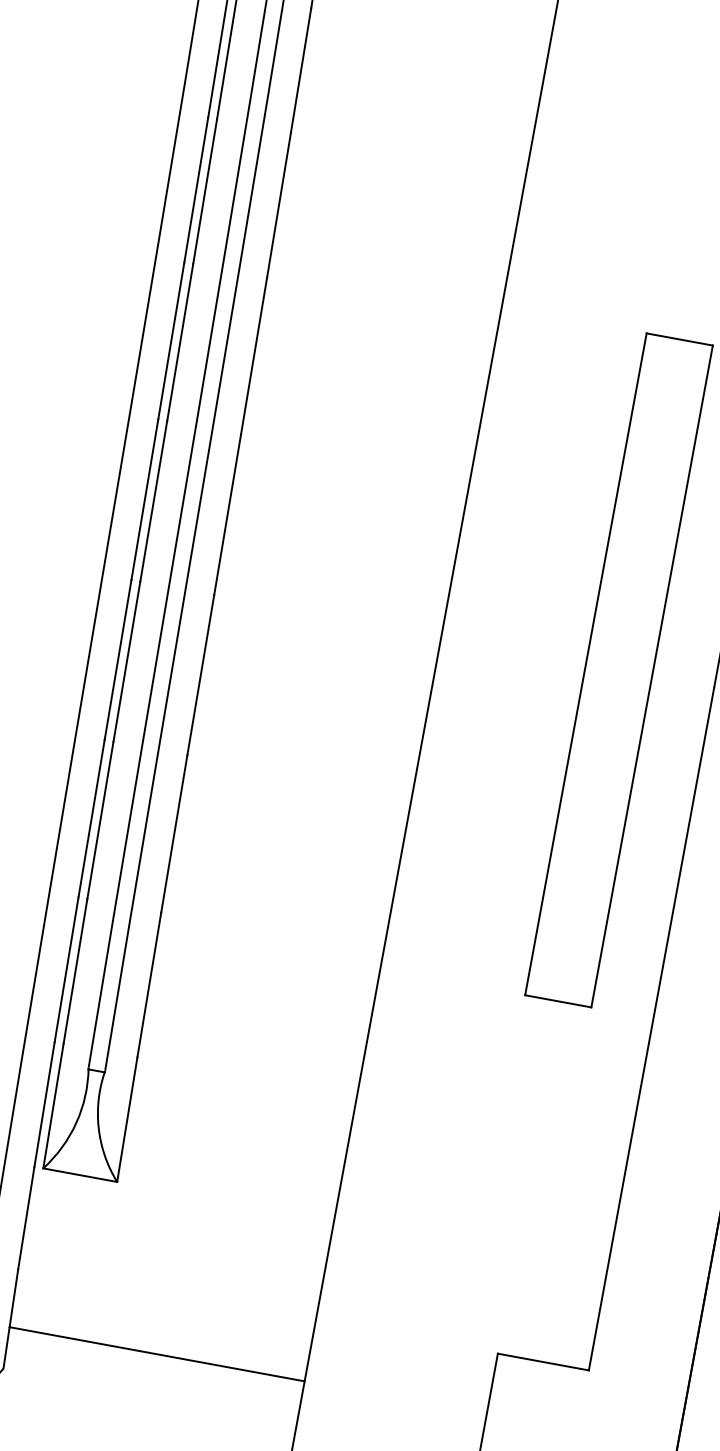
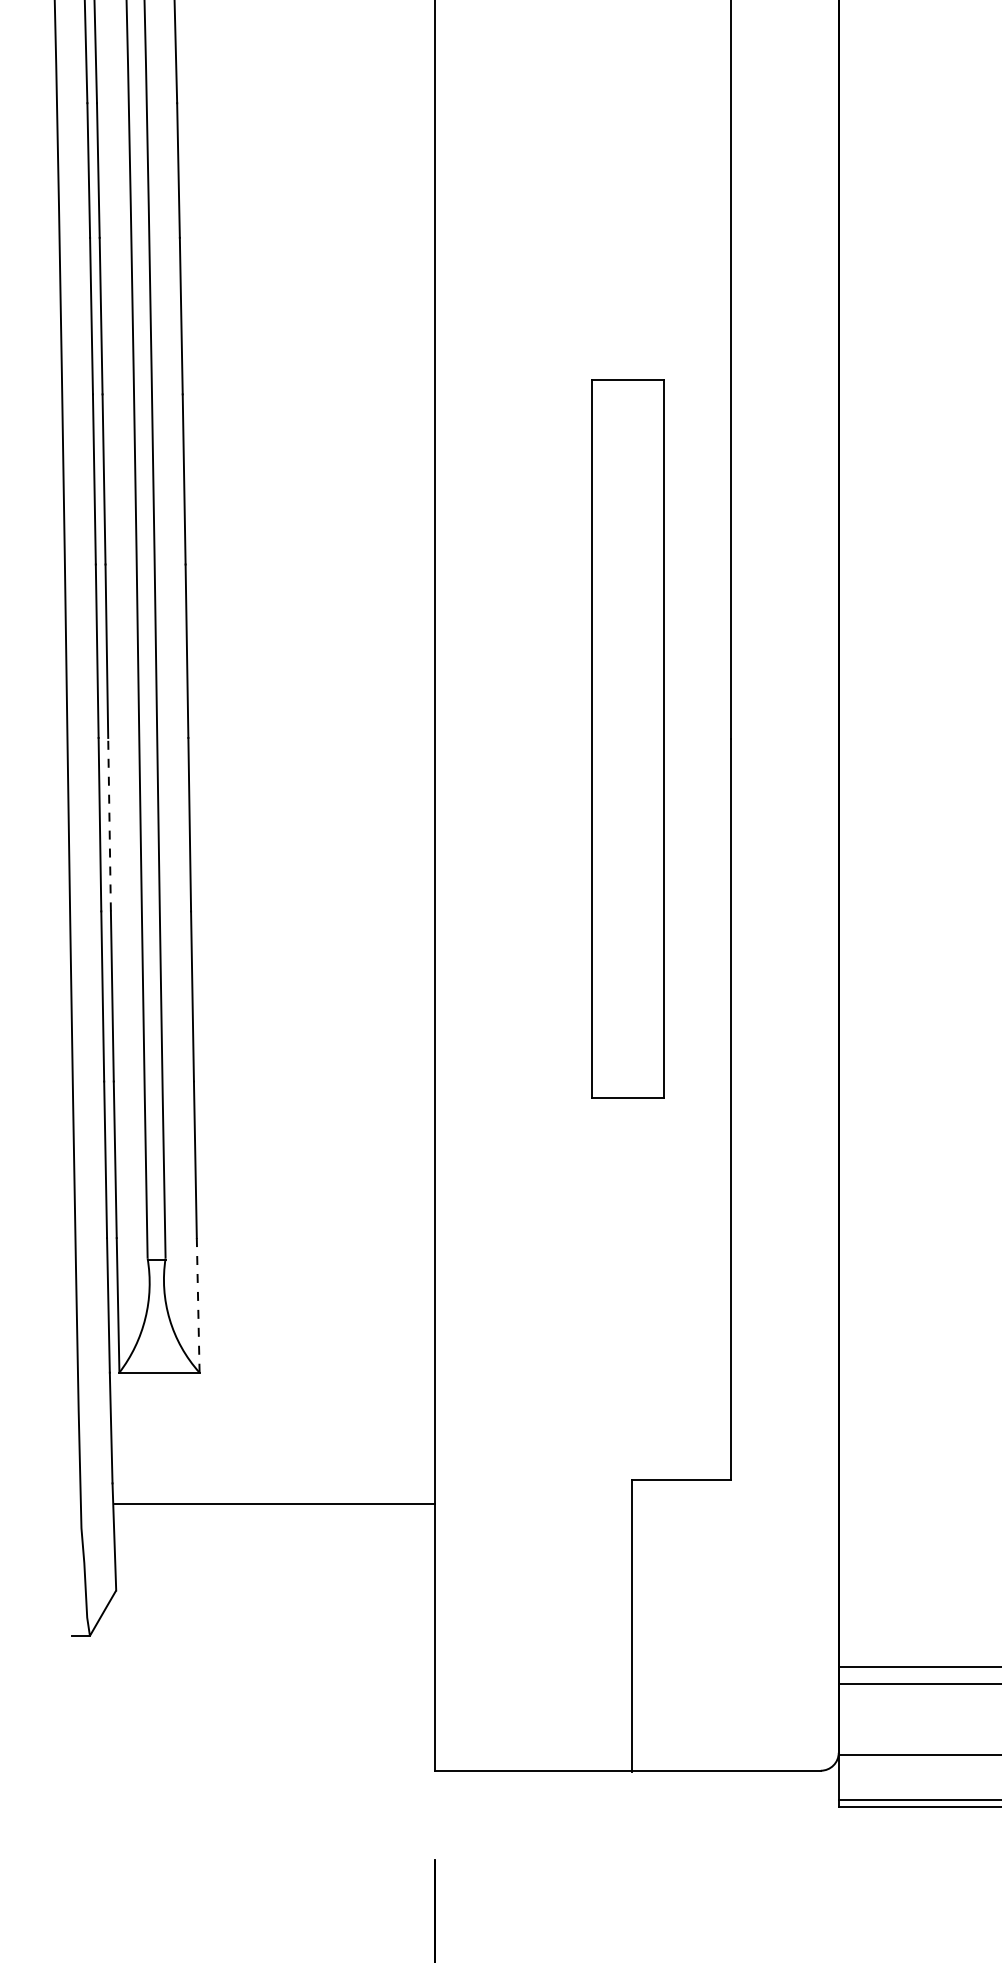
line: (126, 661) -> (109, 824), solid -> dashed
line: (127, 1118) -> (198, 1304), solid -> dashed
line: (156, 1353) -> (274, 1503), moved

